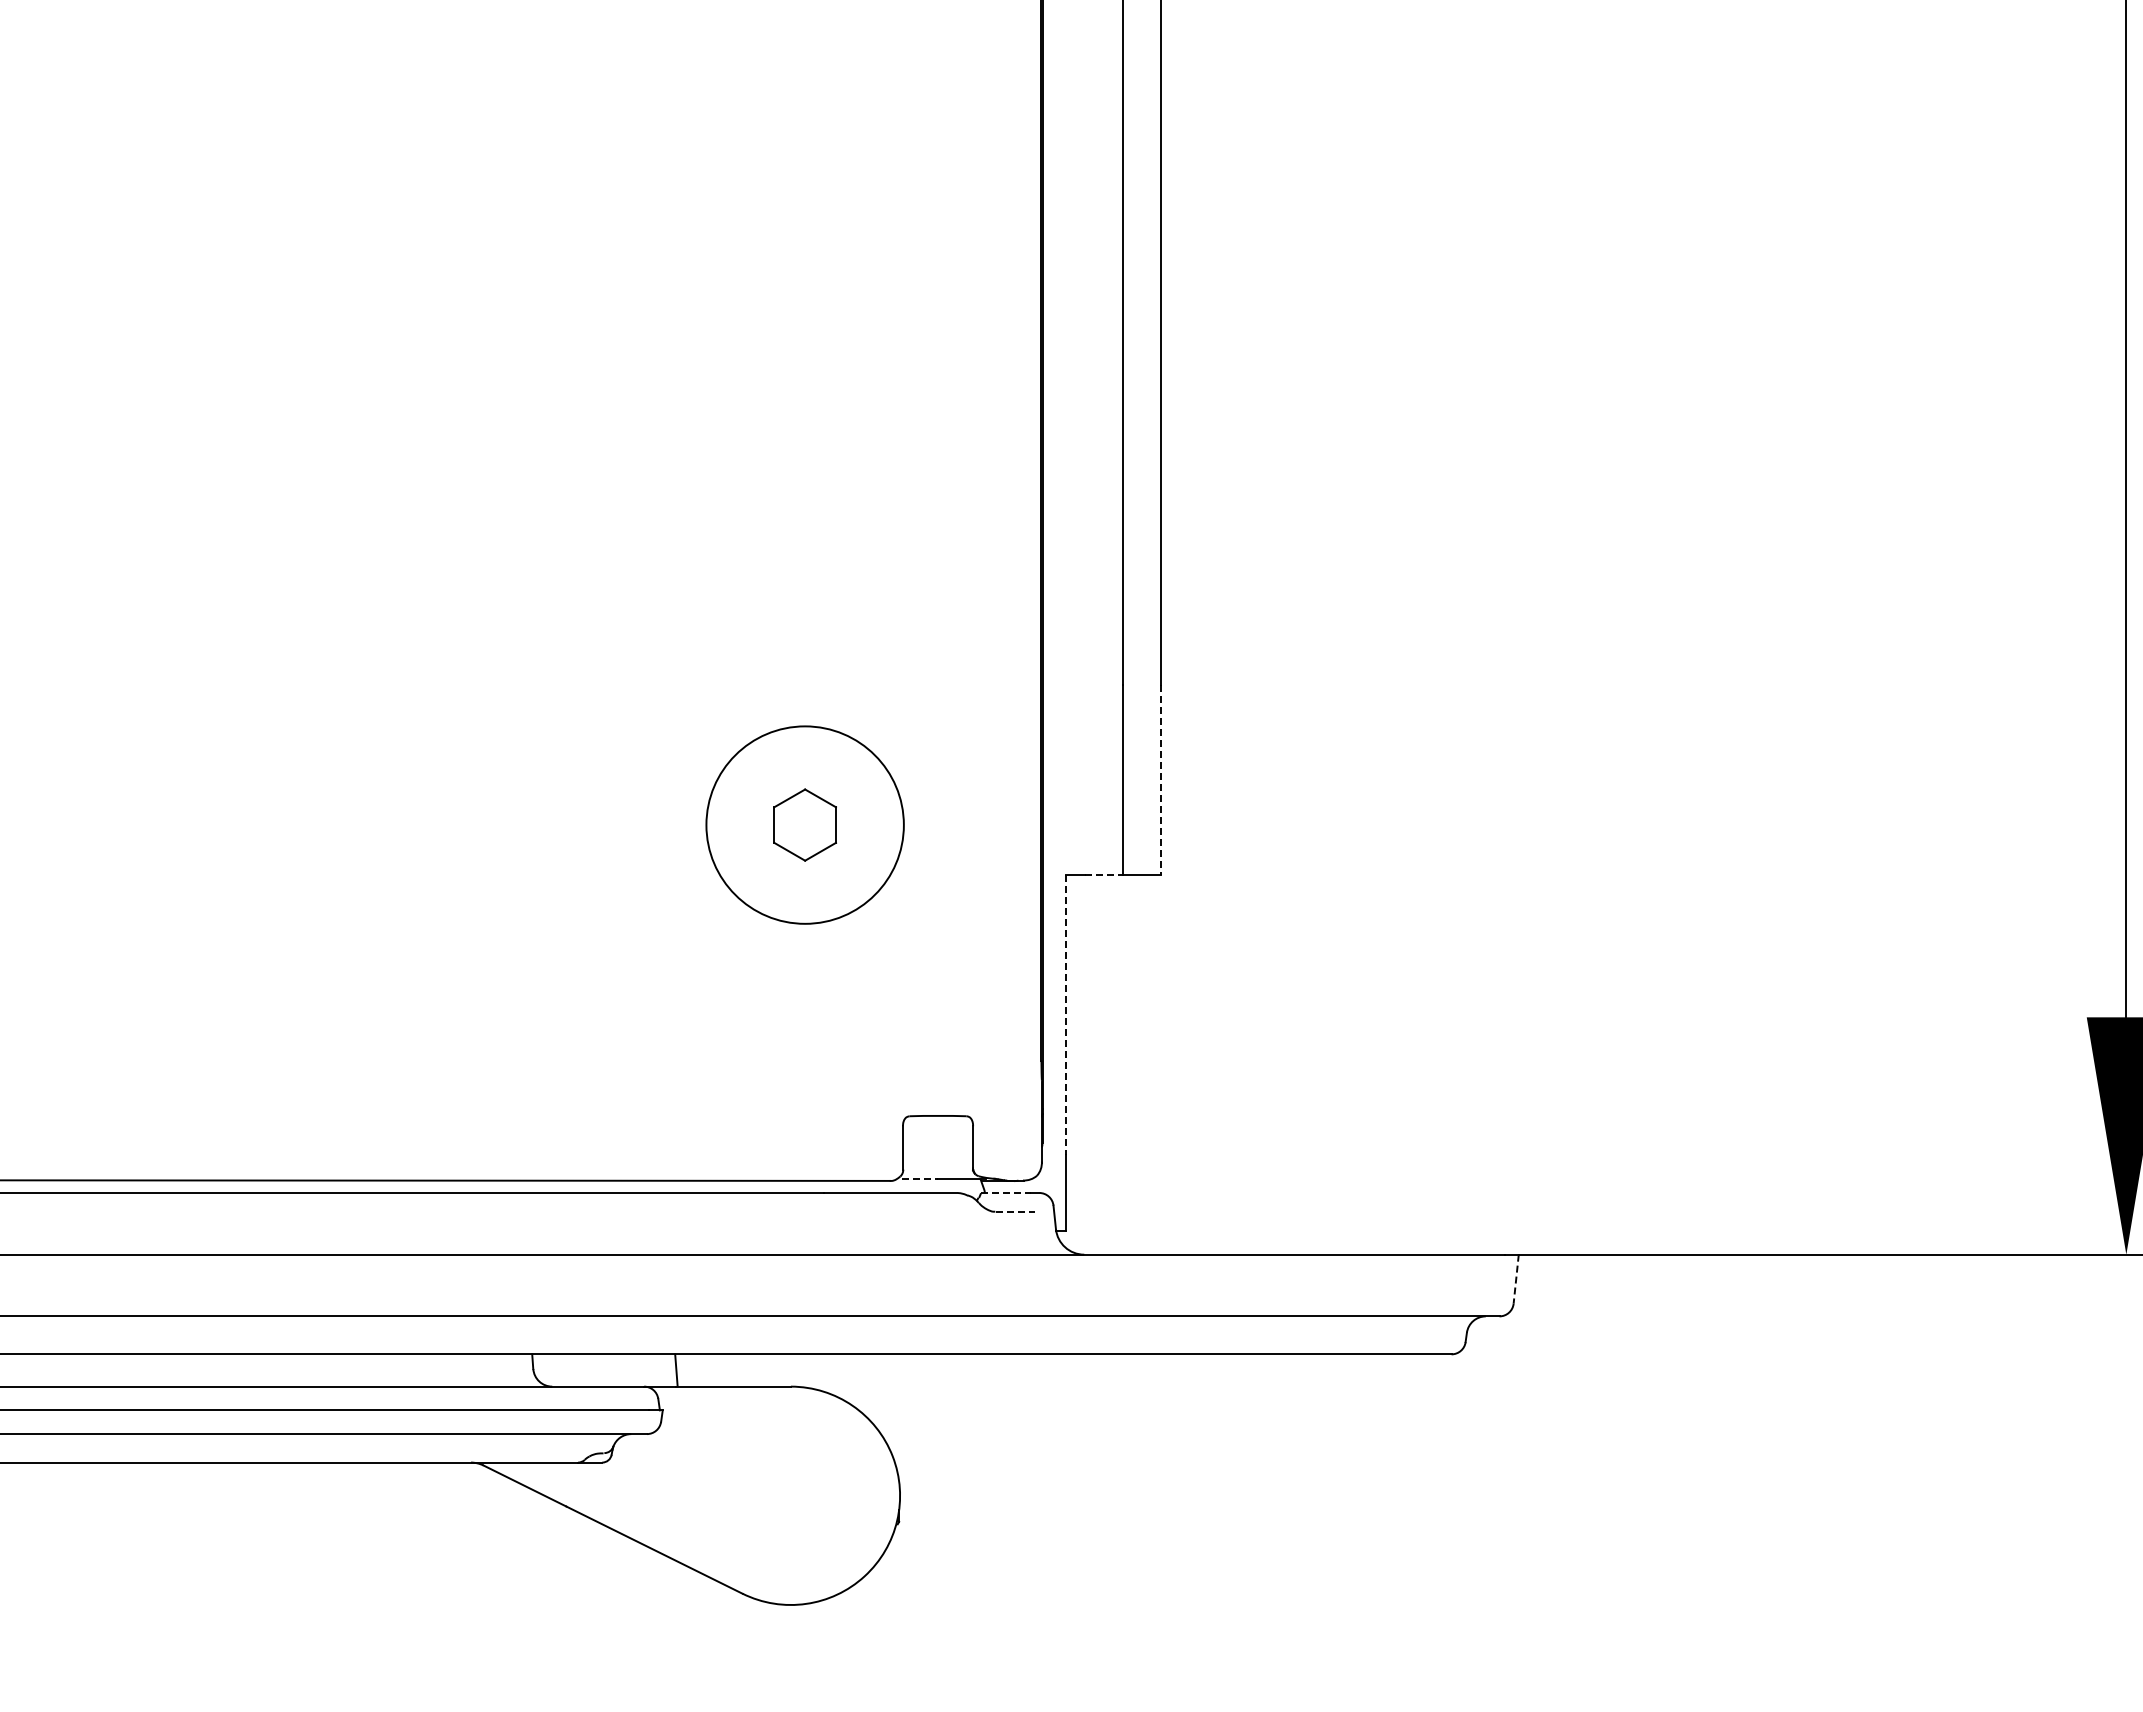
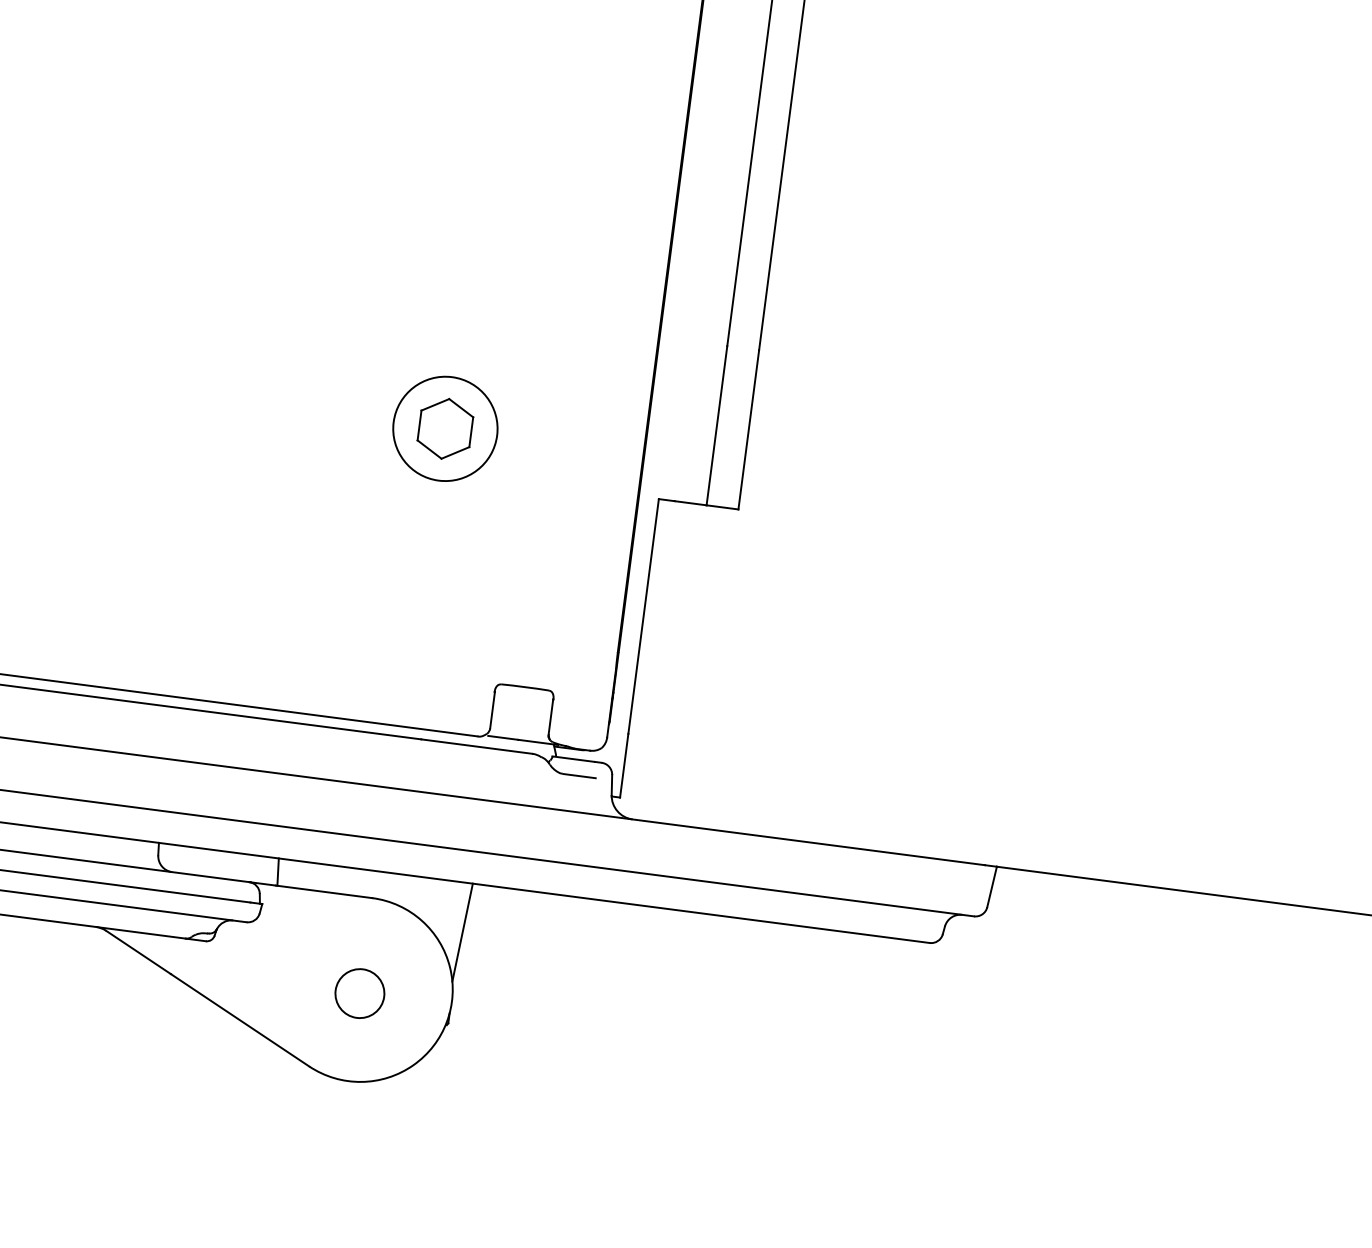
line: (1161, 780) -> (749, 430), dashed -> solid
circle: (804, 824) -> (444, 428), size x0.62
line: (1104, 874) -> (690, 502), dashed -> solid
line: (1066, 1015) -> (643, 616), dashed -> solid
line: (920, 1178) -> (503, 737), dashed -> solid
line: (1006, 1192) -> (574, 758), dashed -> solid
line: (1015, 1211) -> (579, 775), dashed -> solid
line: (1516, 1279) -> (992, 887), dashed -> solid
line: (901, 1413) -> (462, 932), added
circle: (790, 1500) -> (359, 993), added

